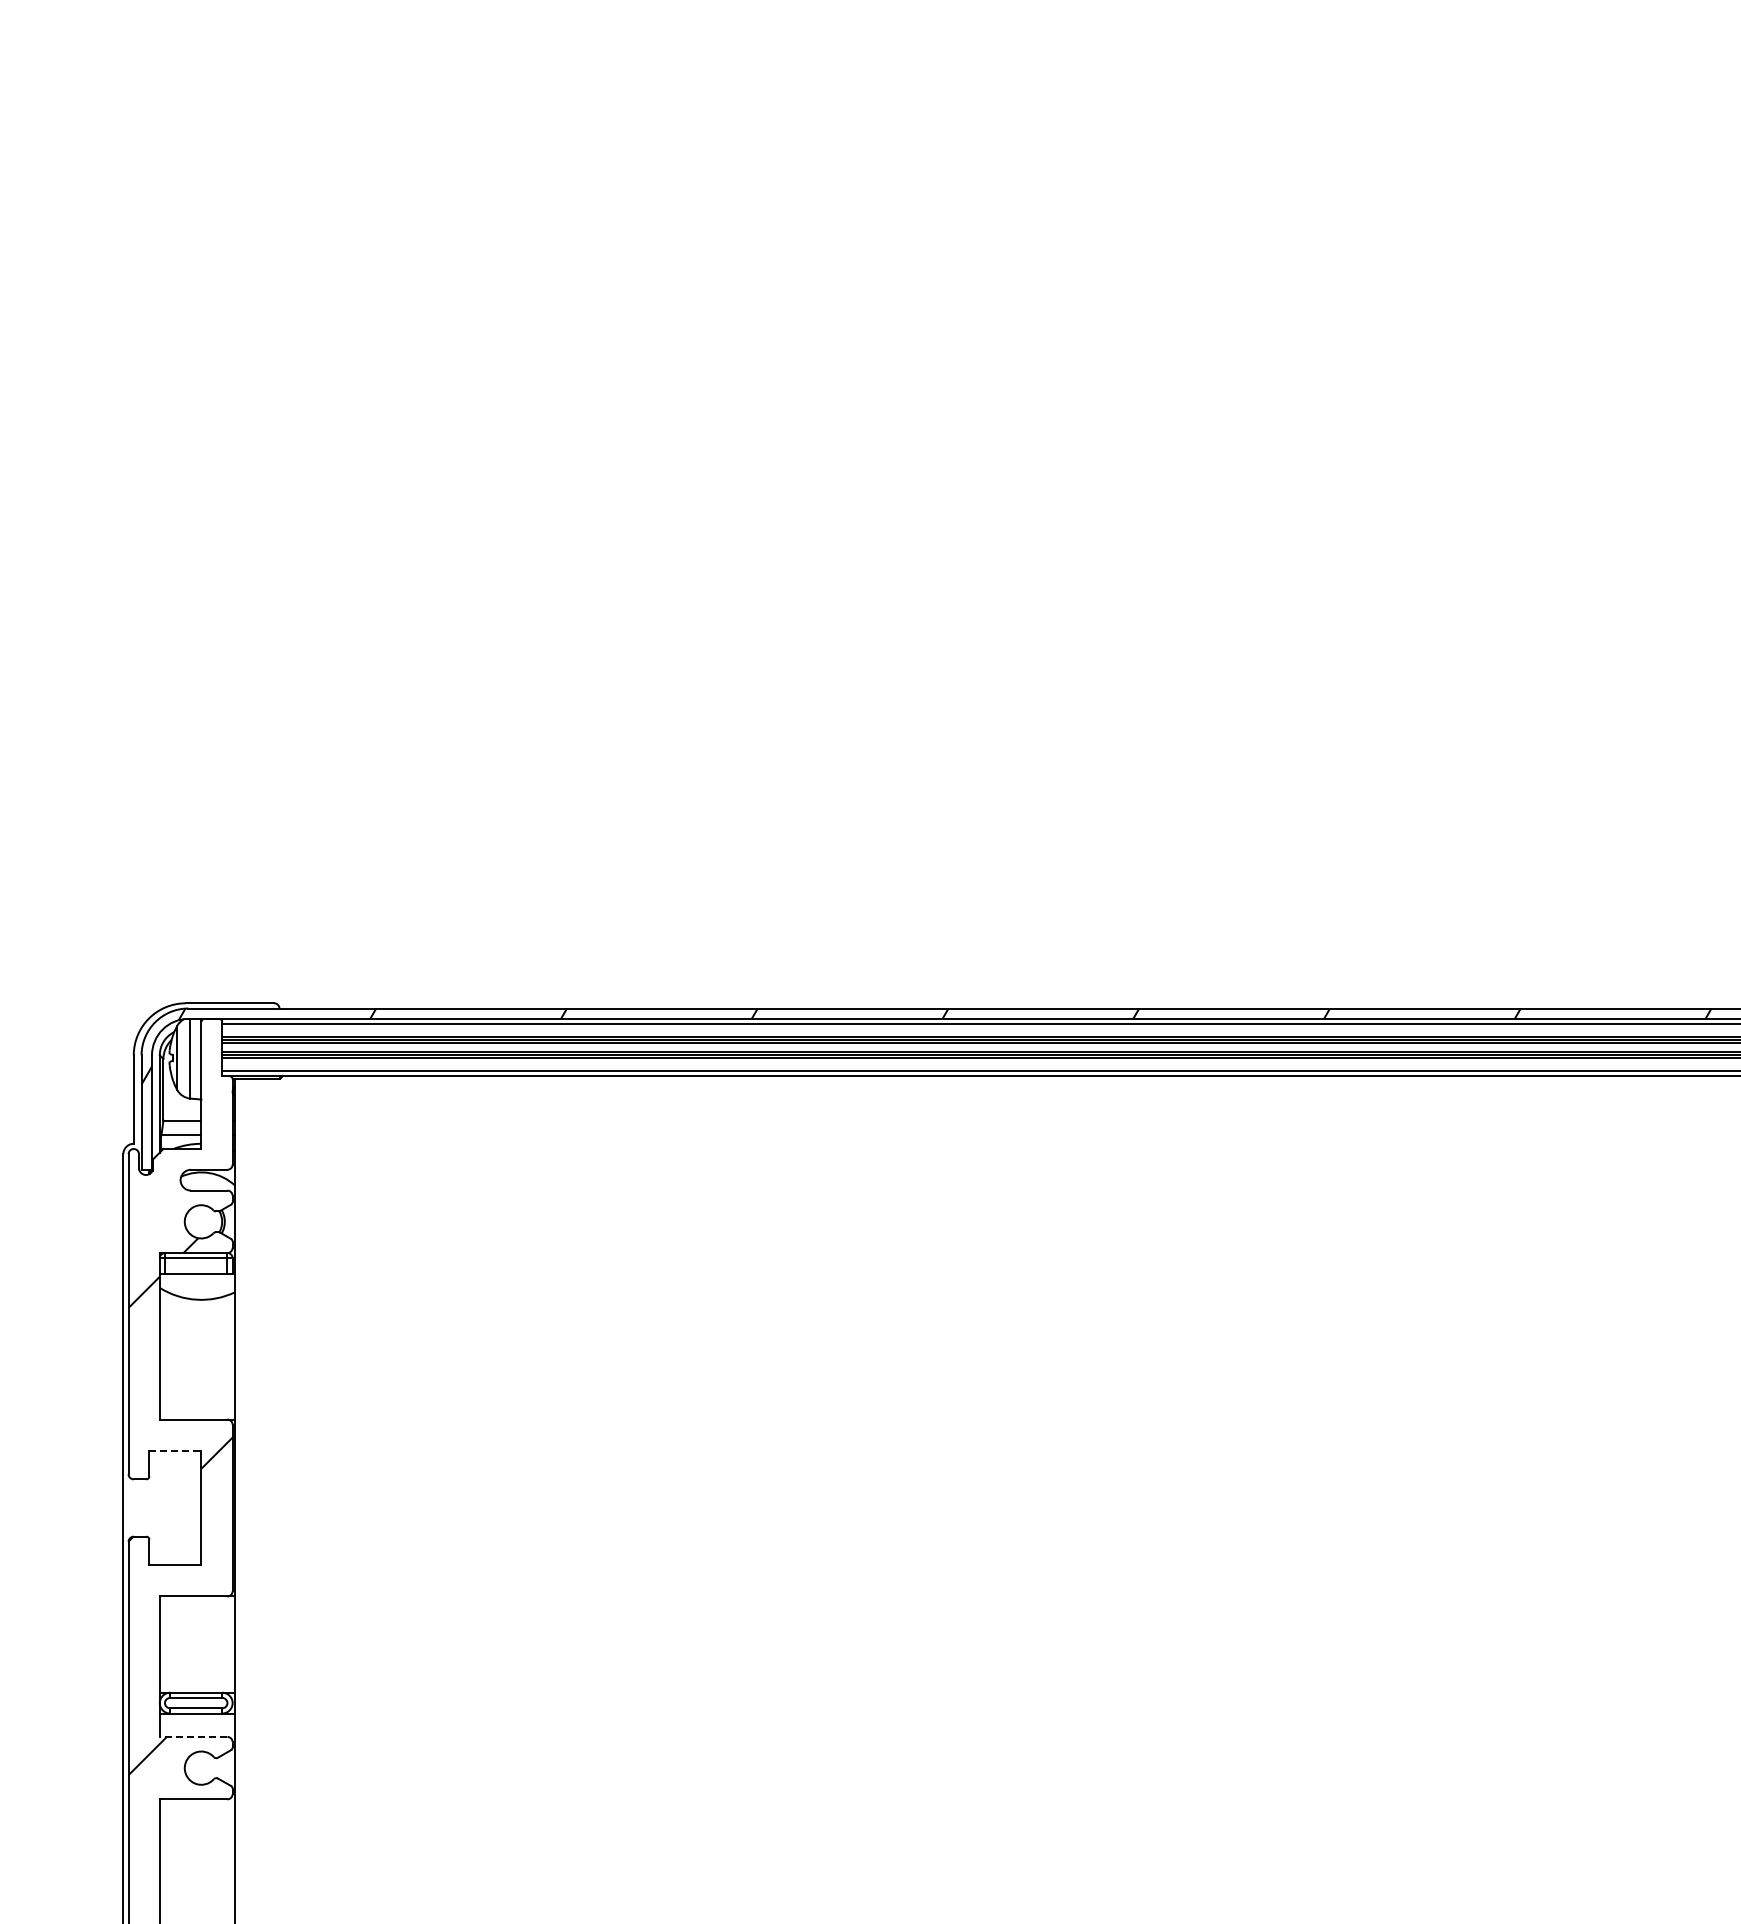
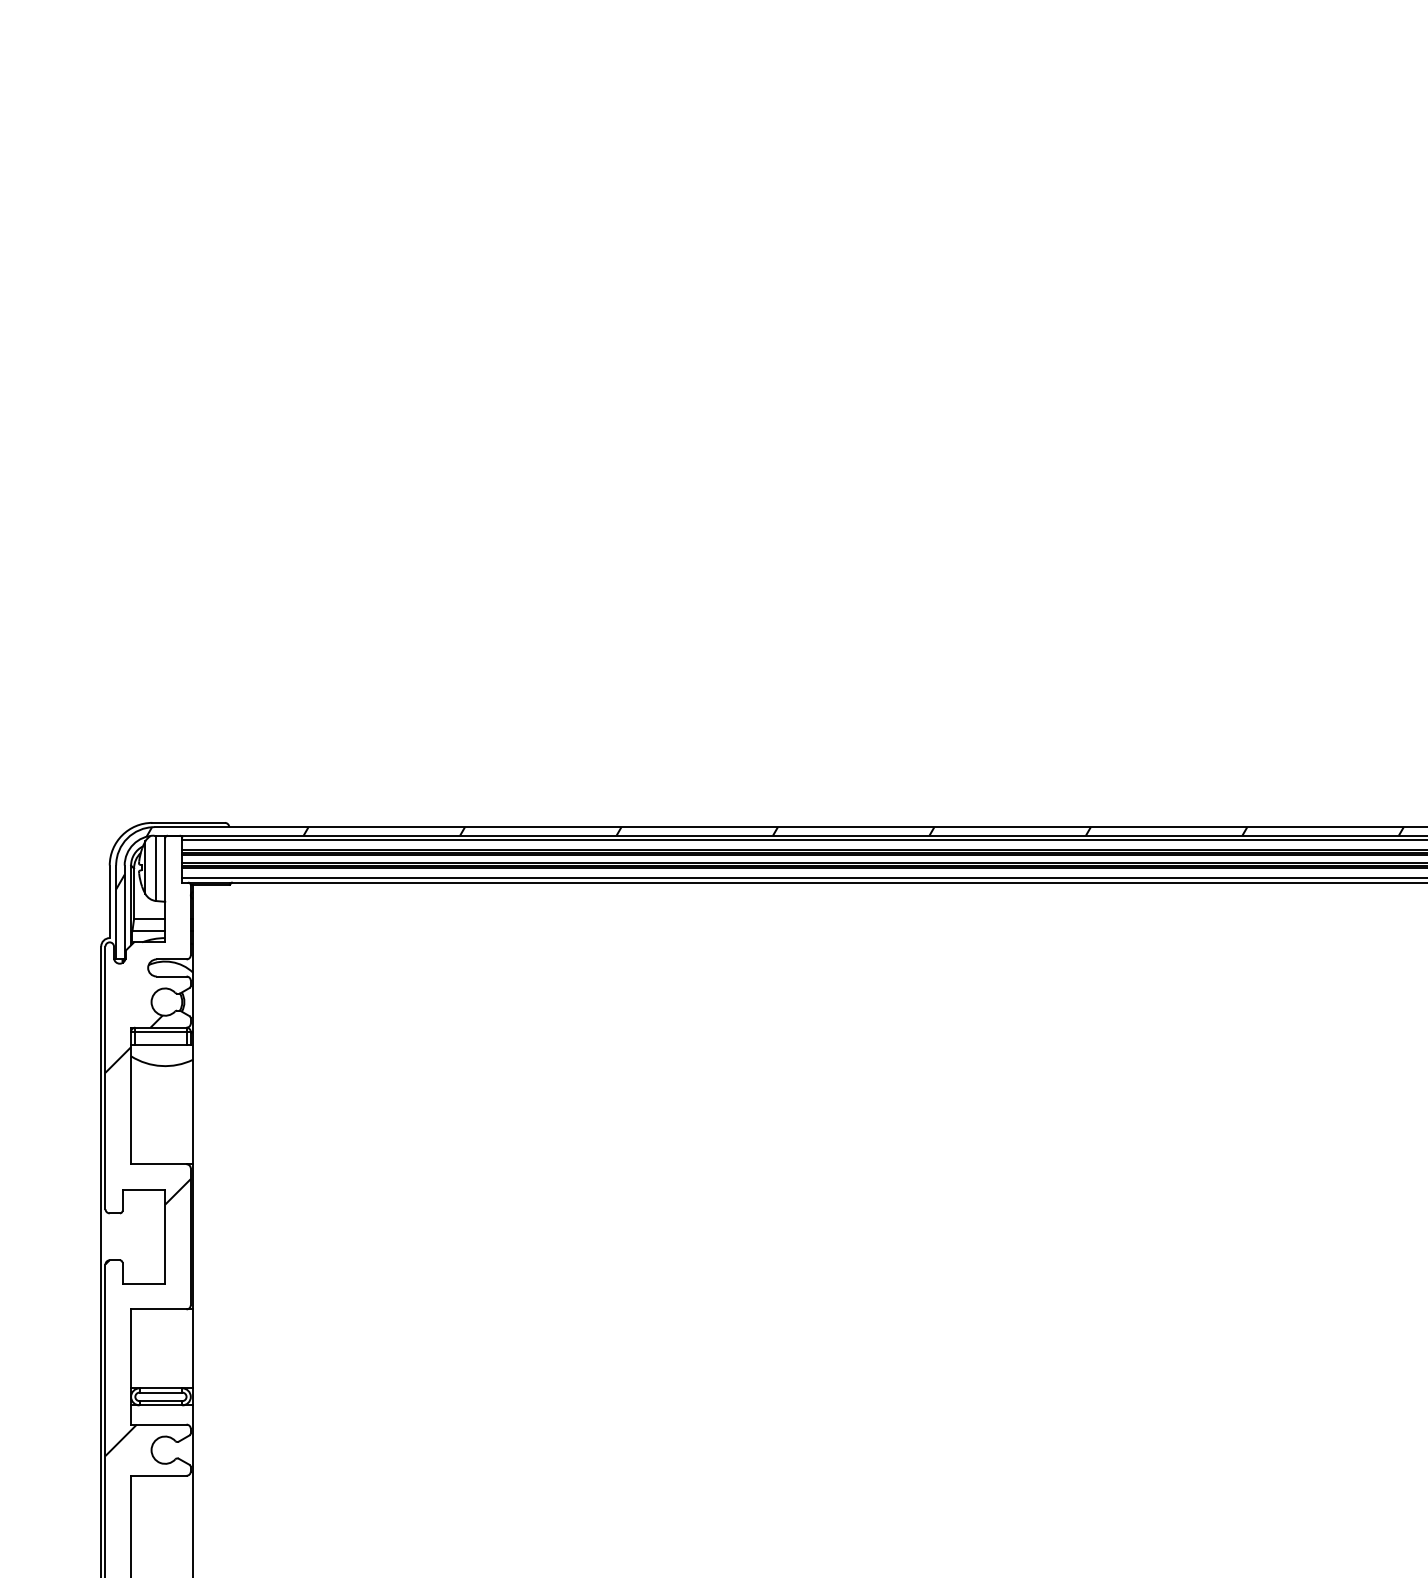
line: (175, 1450) -> (143, 1189), dashed -> solid
line: (193, 1736) -> (158, 1424), dashed -> solid

